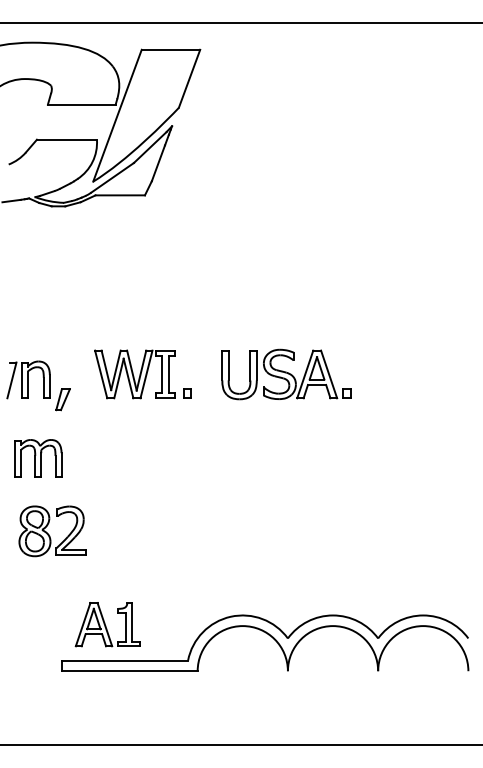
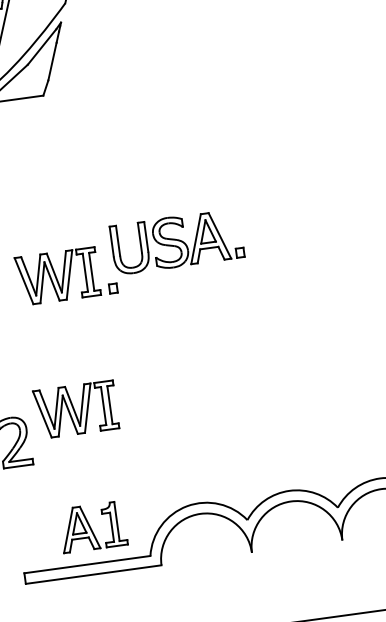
part: (286, 374) -> (177, 241), moved
part: (134, 507) -> (75, 409), added
part: (107, 624) -> (92, 527), moved

